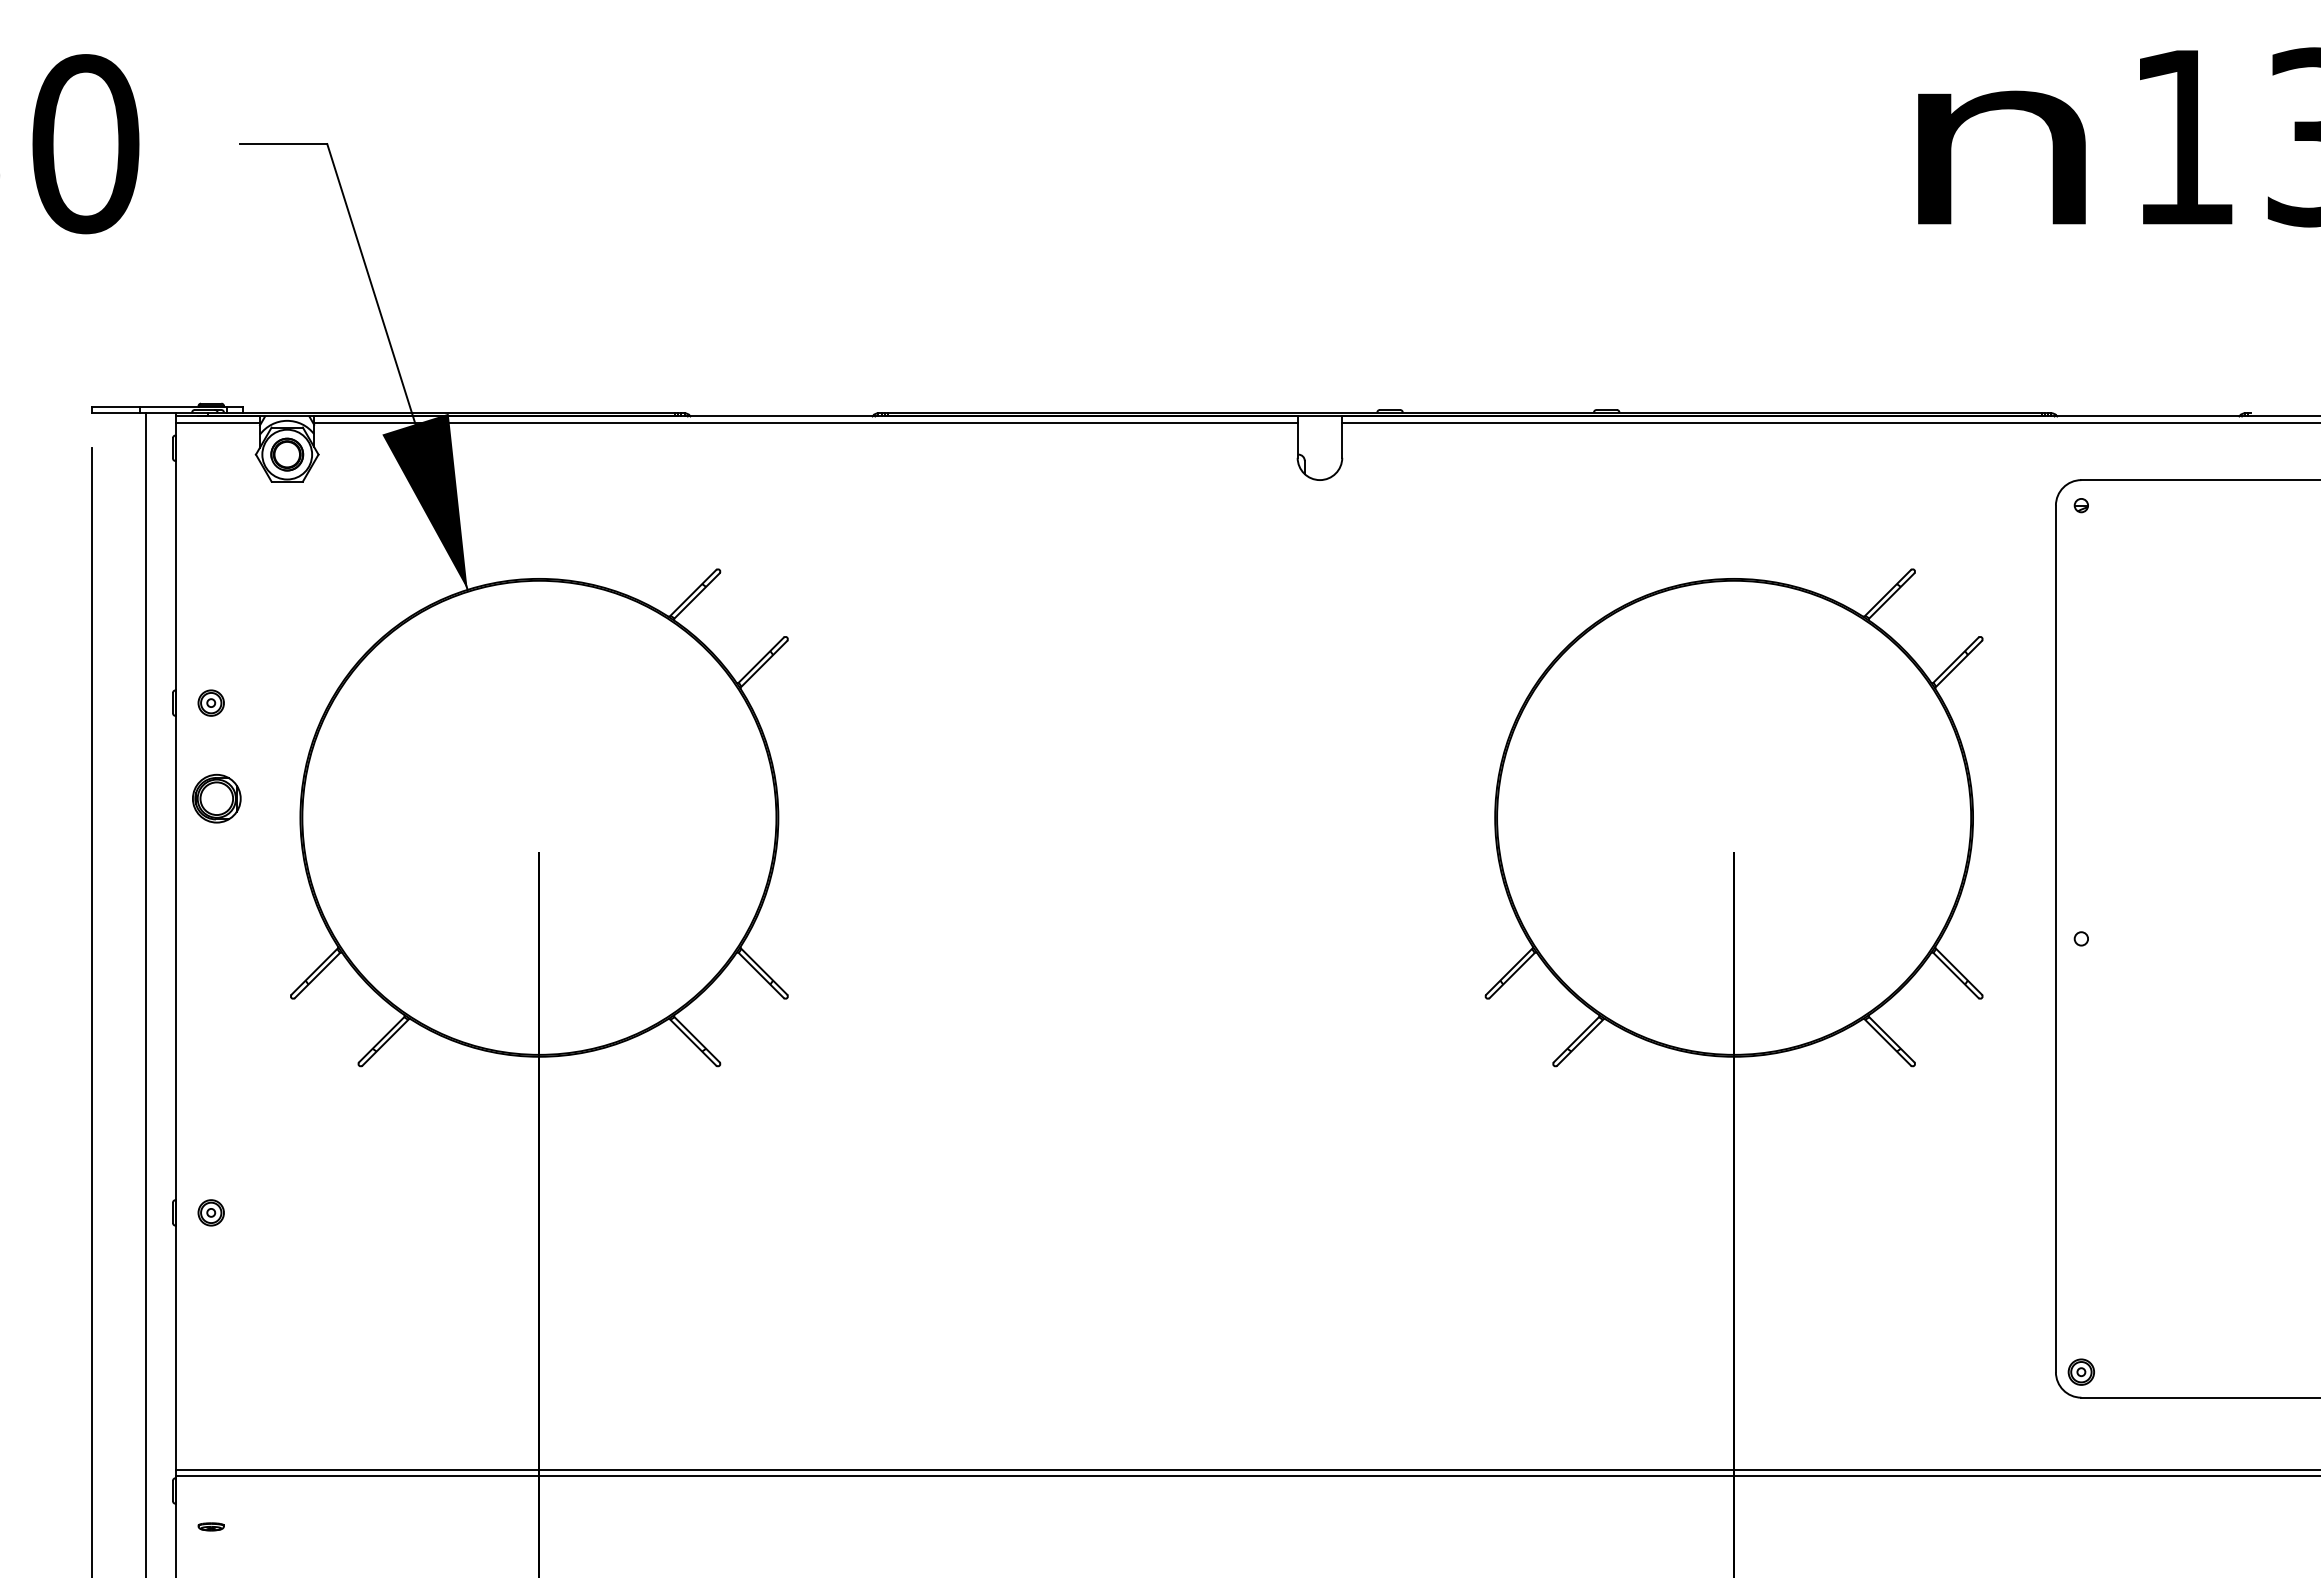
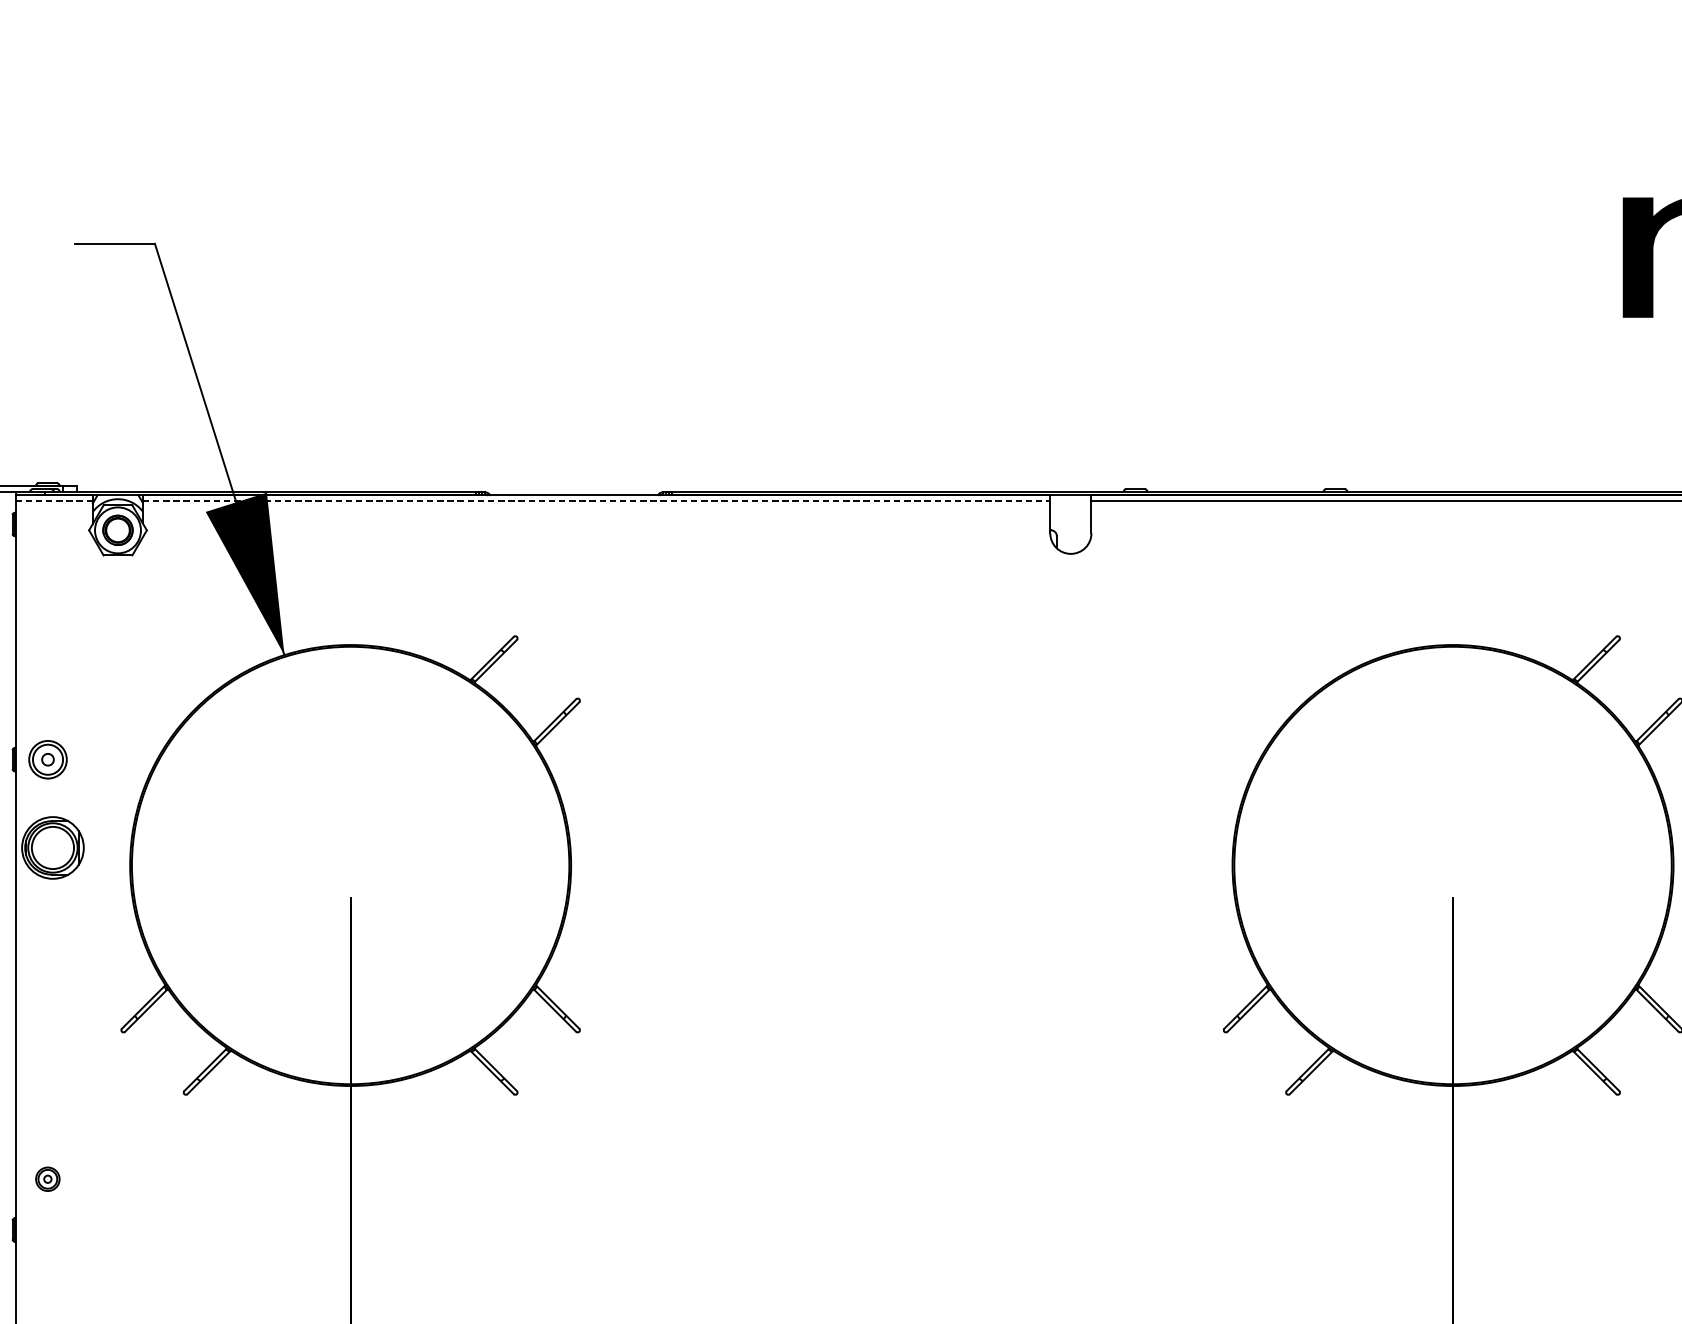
line: (218, 422) -> (54, 500), solid -> dashed
line: (805, 422) -> (596, 500), solid -> dashed
part: (210, 702) -> (47, 759), size x1.6
part: (216, 798) -> (52, 847), size x1.4
part: (210, 1212) -> (47, 1178), moved

